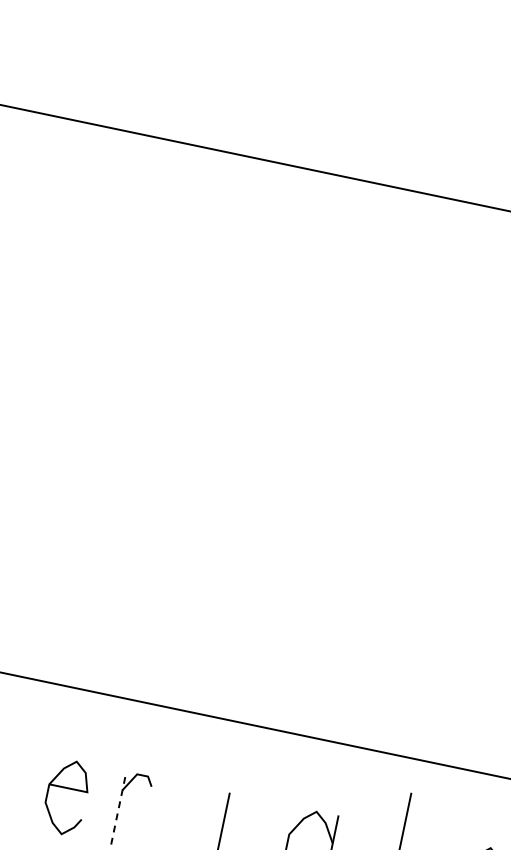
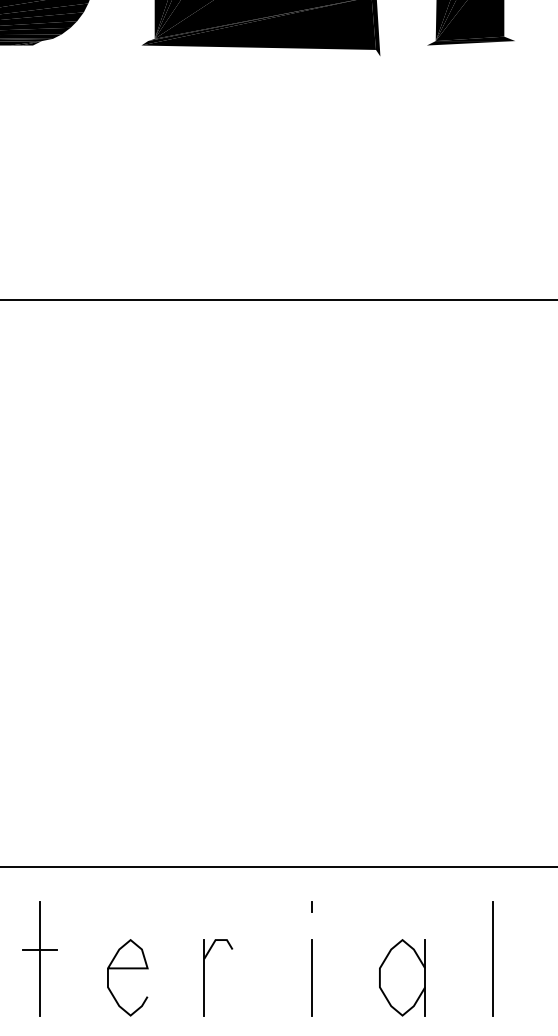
line: (236, 761) -> (311, 906), added
curve: (67, 789) -> (127, 969), moved
line: (119, 808) -> (204, 977), dashed -> solid

